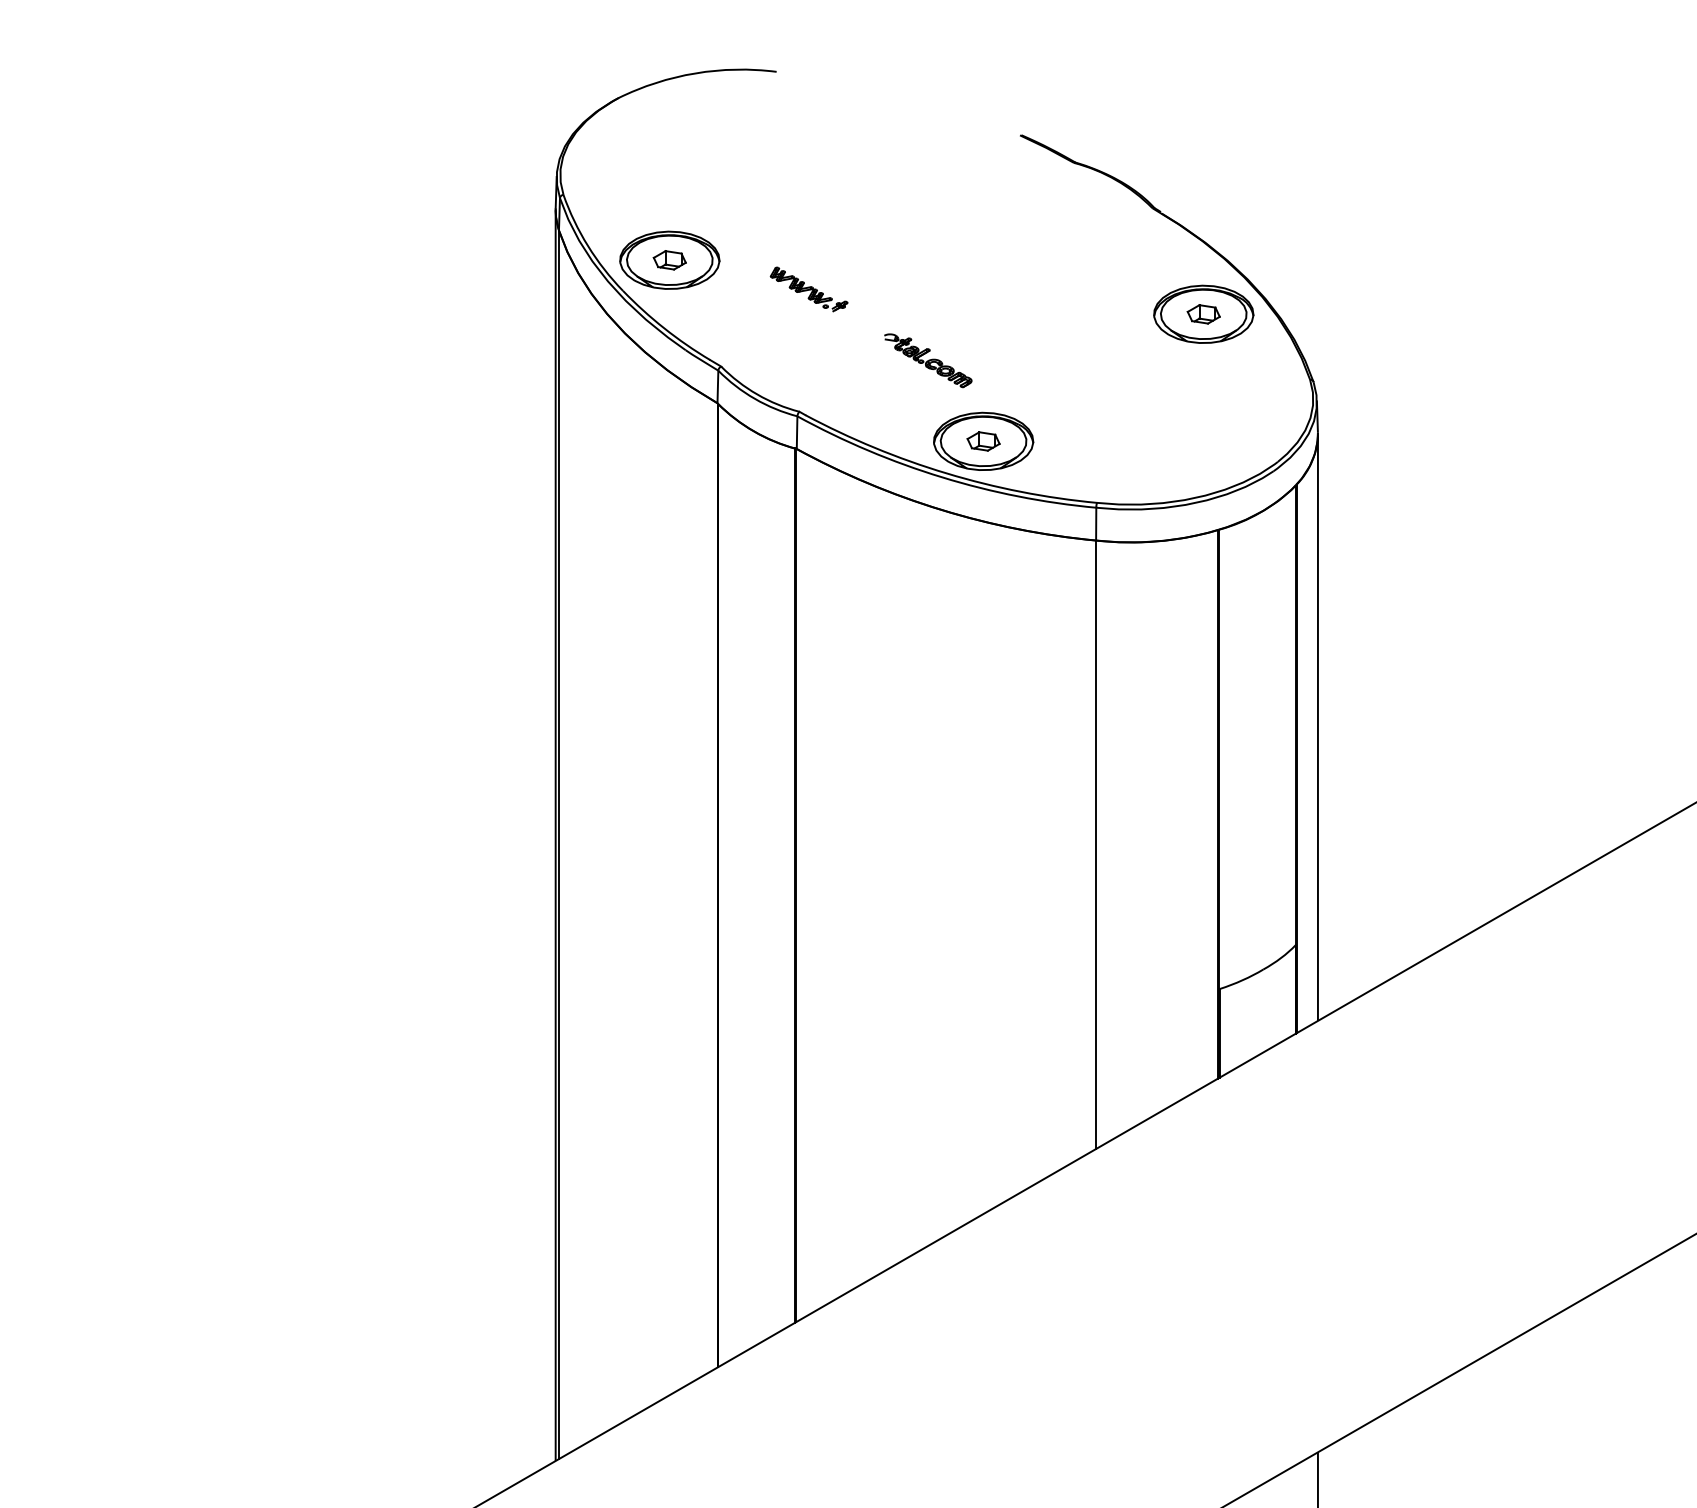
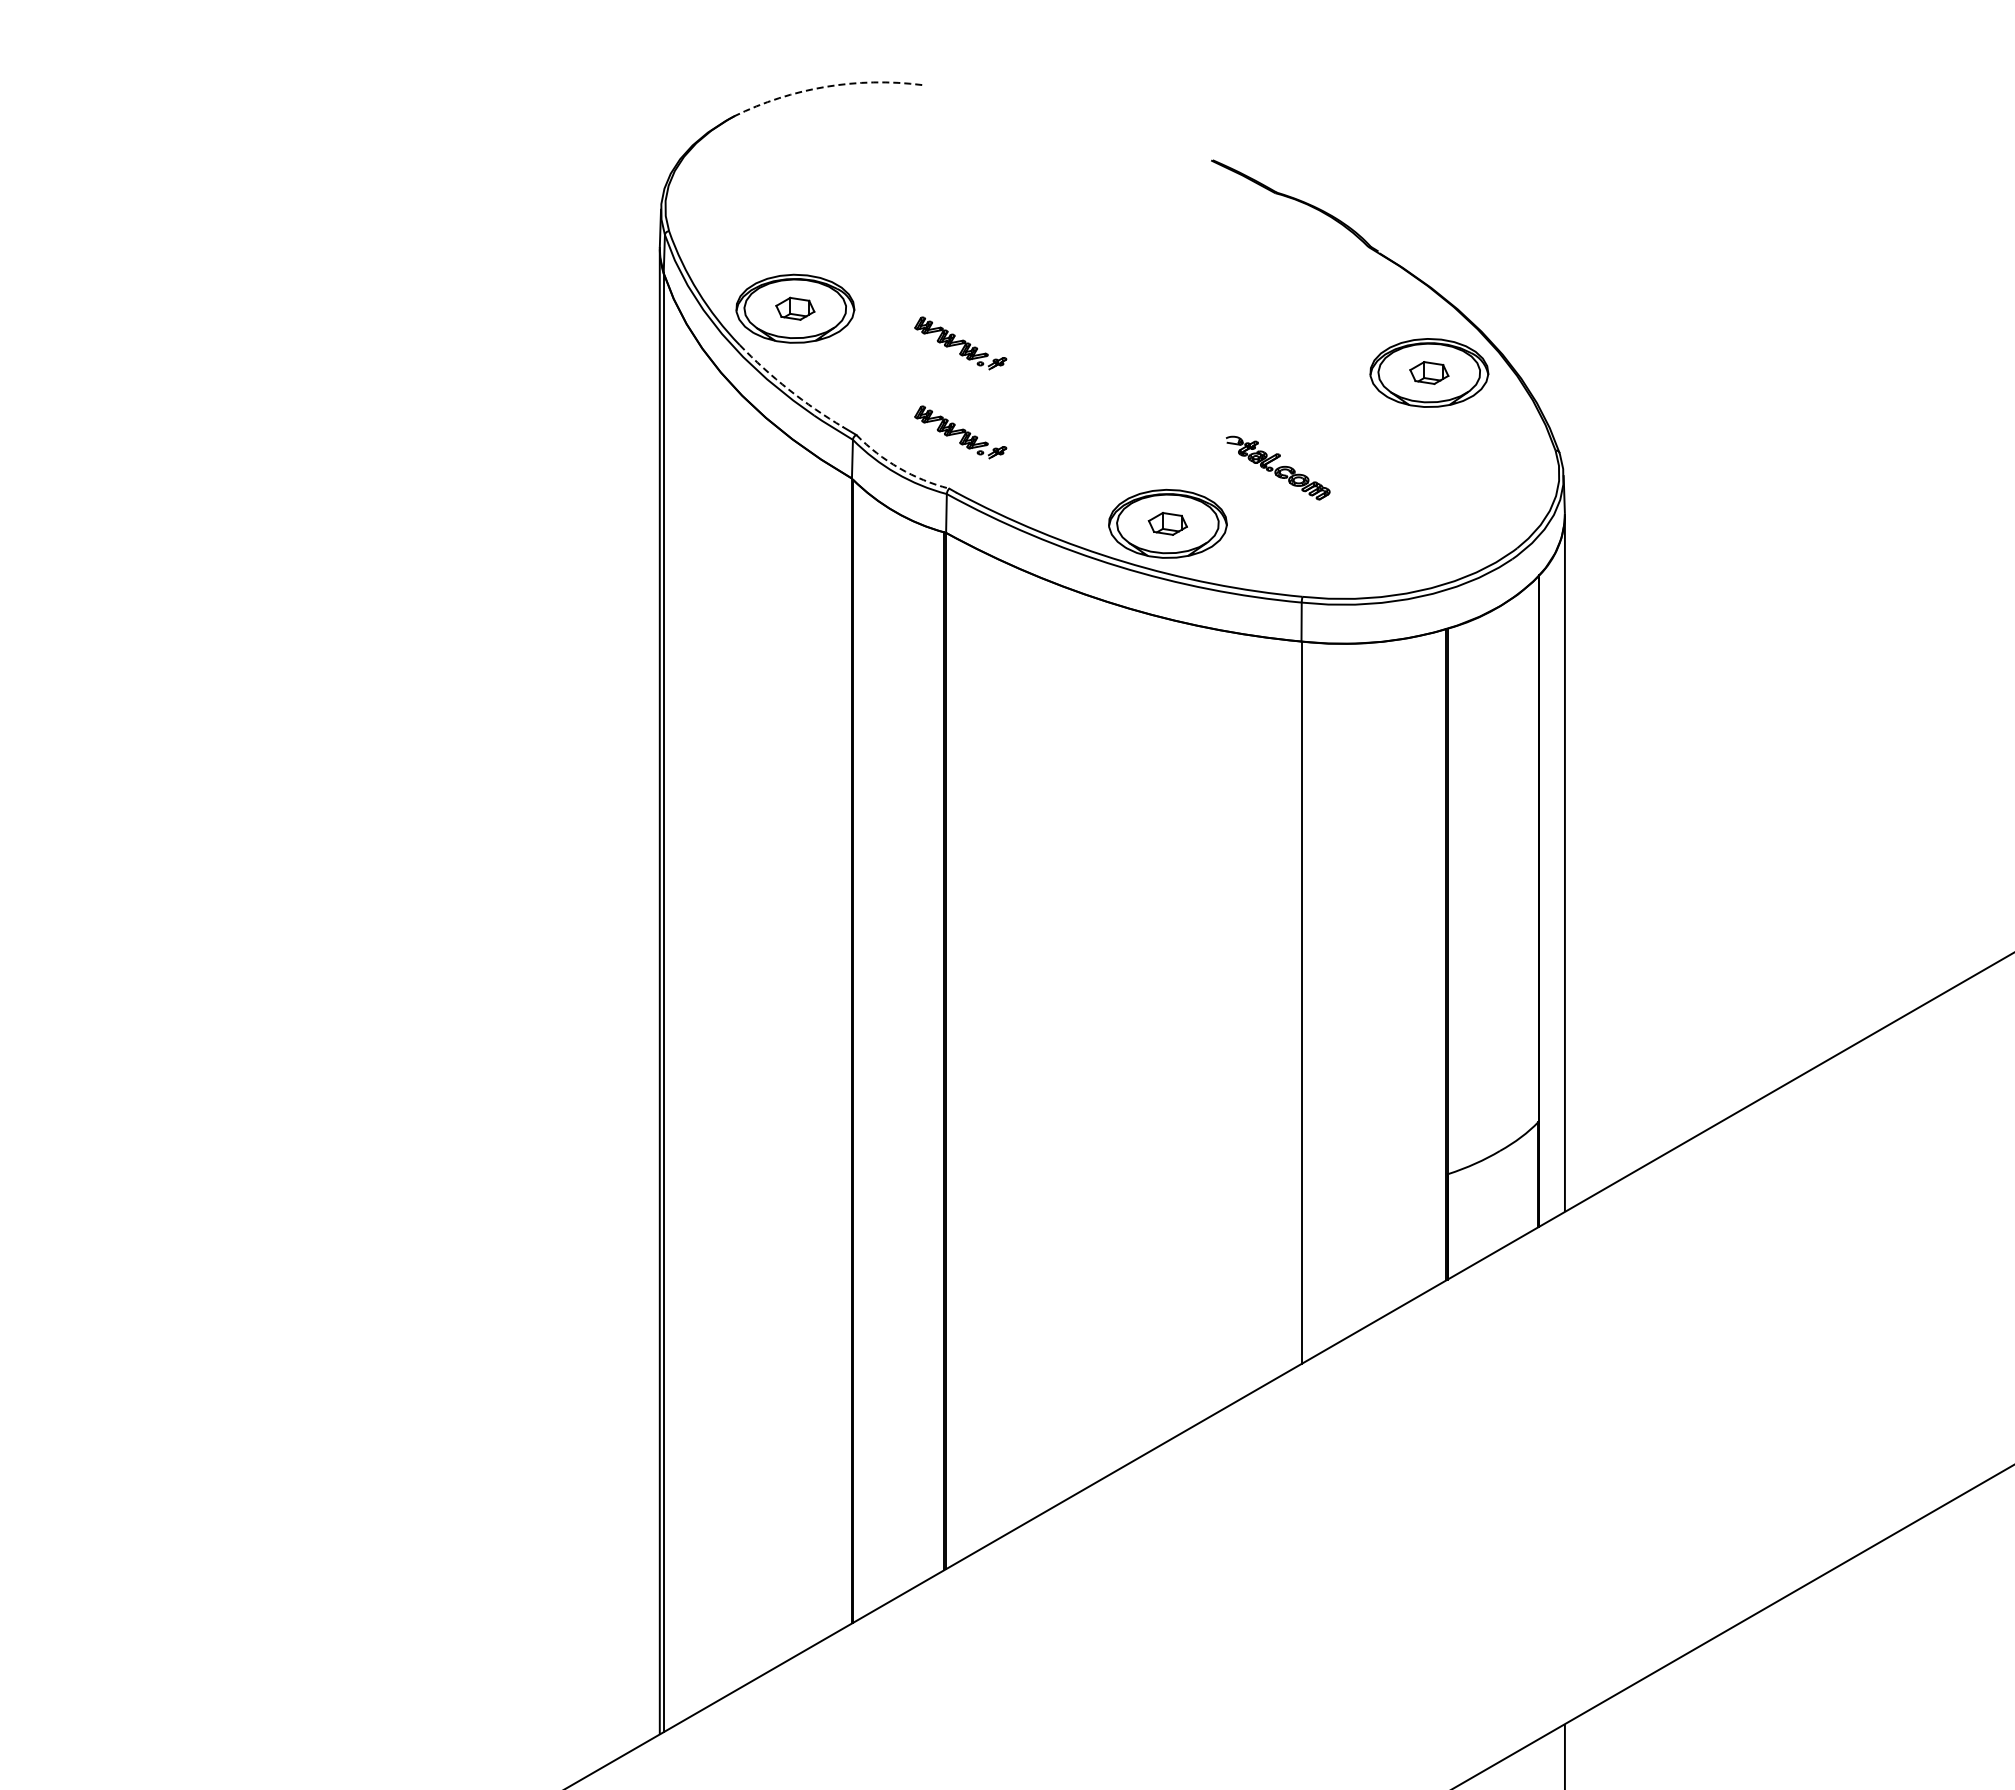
arc: (695, 73) -> (825, 86), solid -> dashed
arc: (664, 328) -> (788, 389), solid -> dashed
part: (927, 360) -> (1277, 467), moved
part: (808, 364) -> (960, 432), added
arc: (757, 394) -> (899, 468), solid -> dashed

